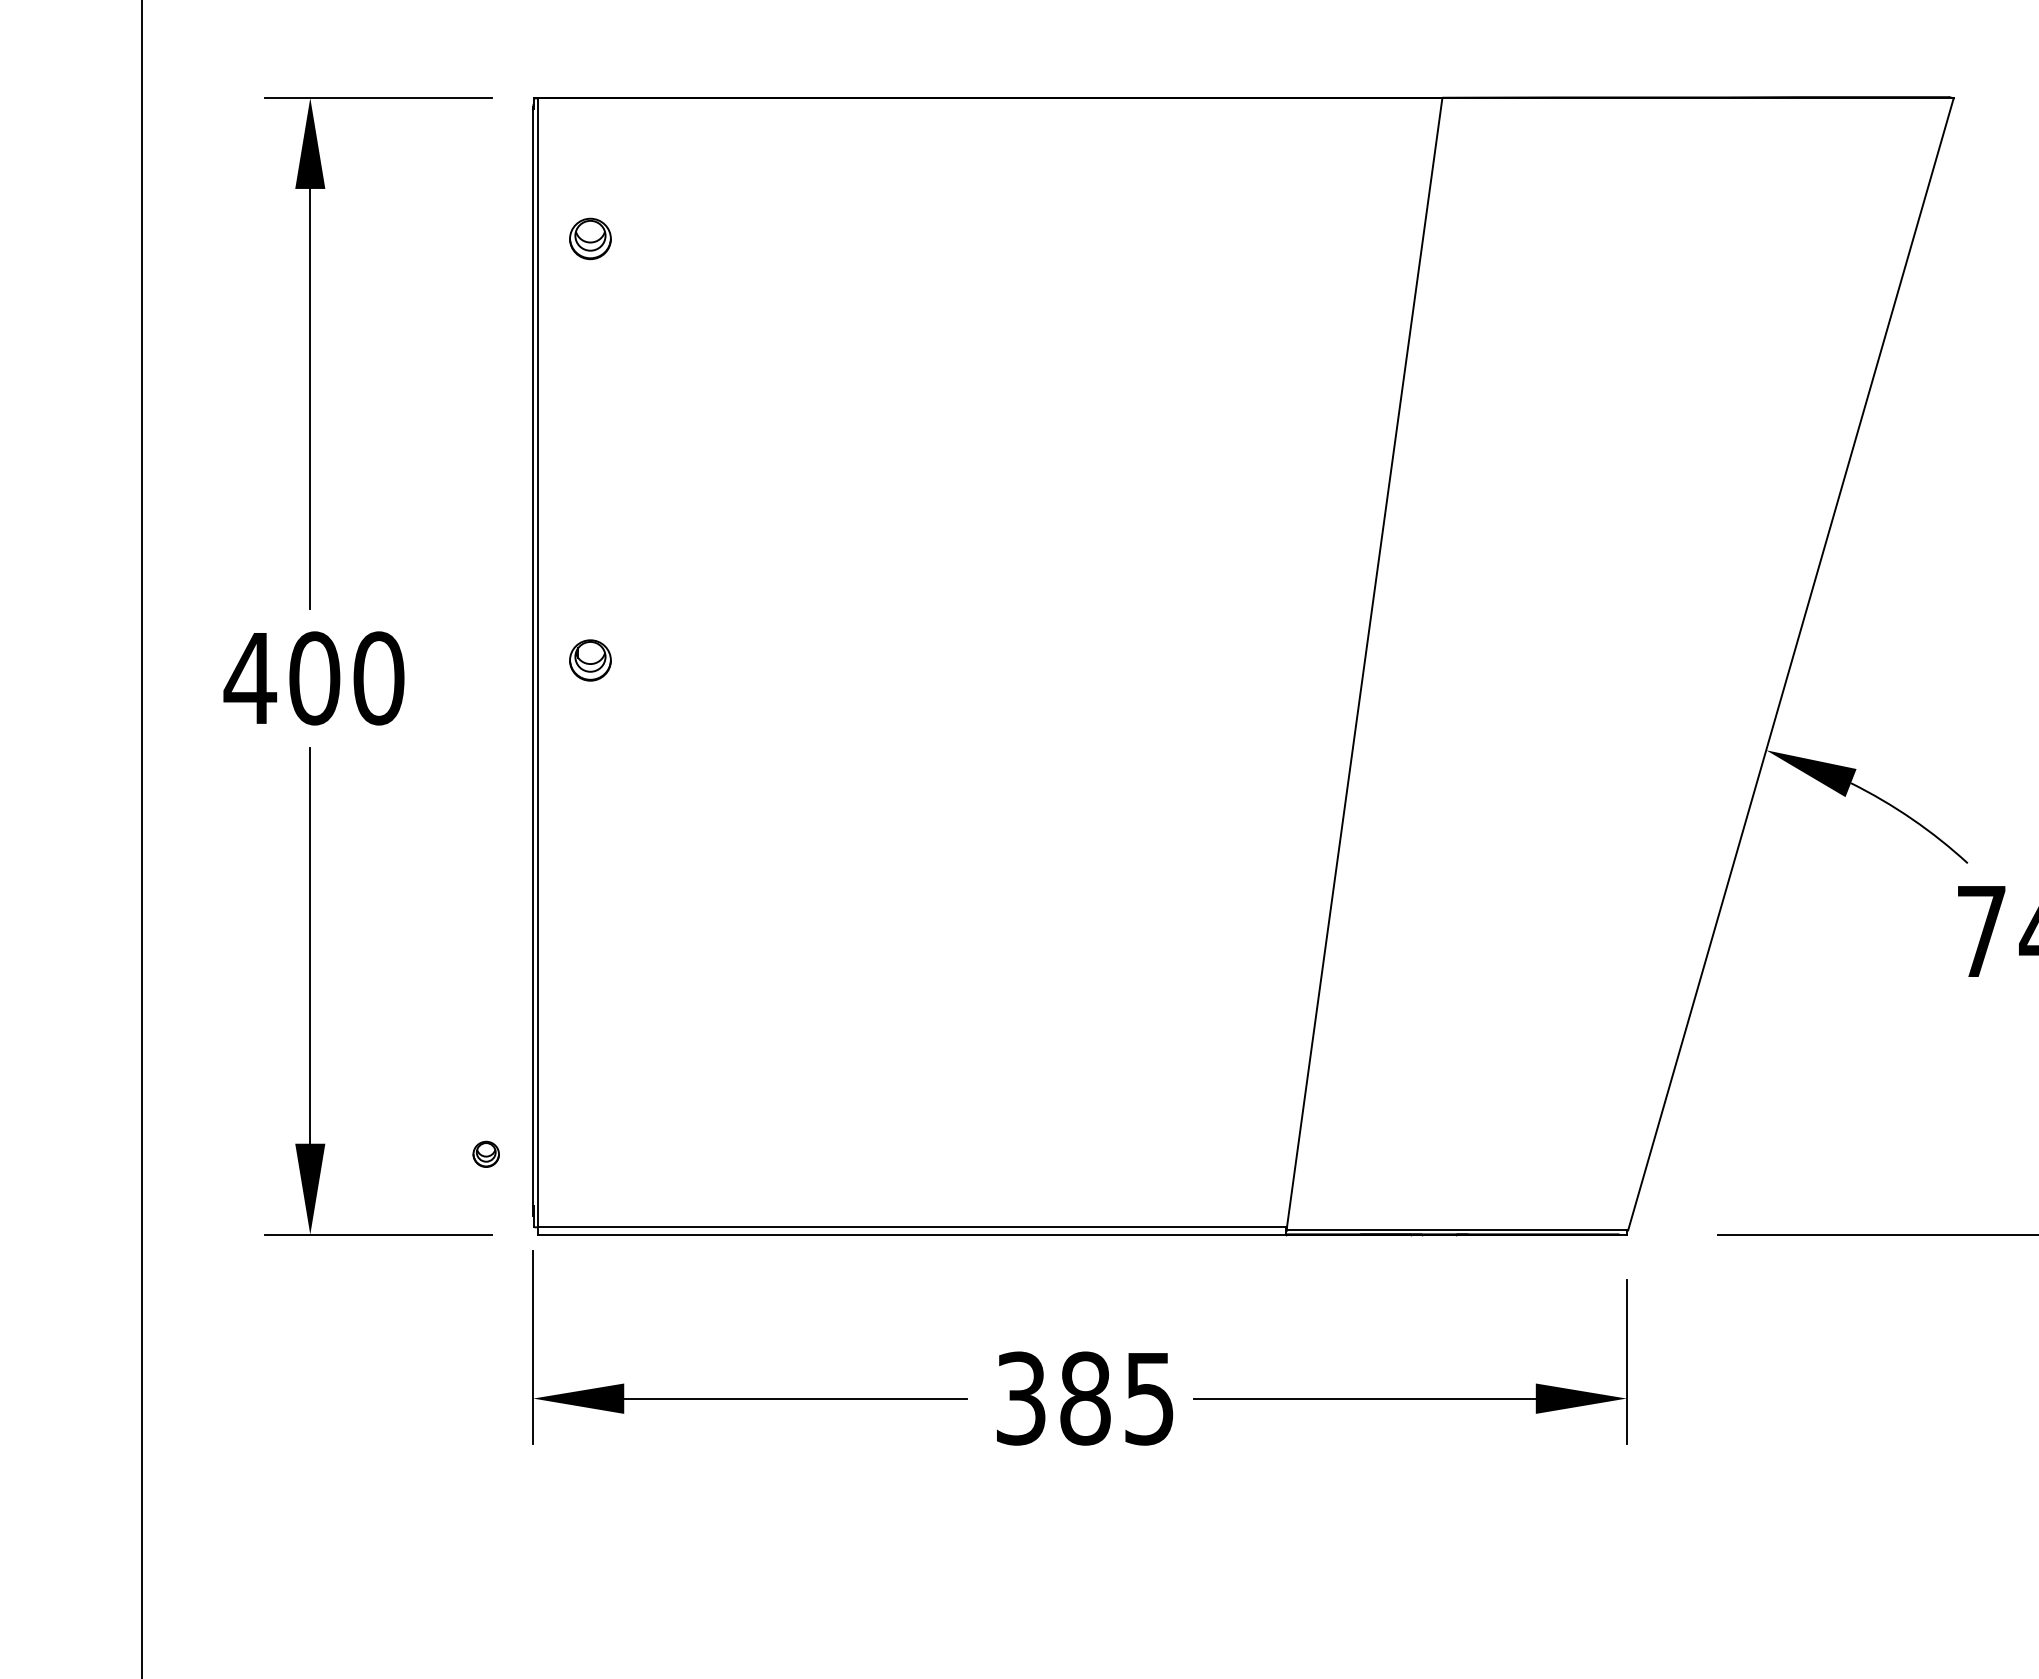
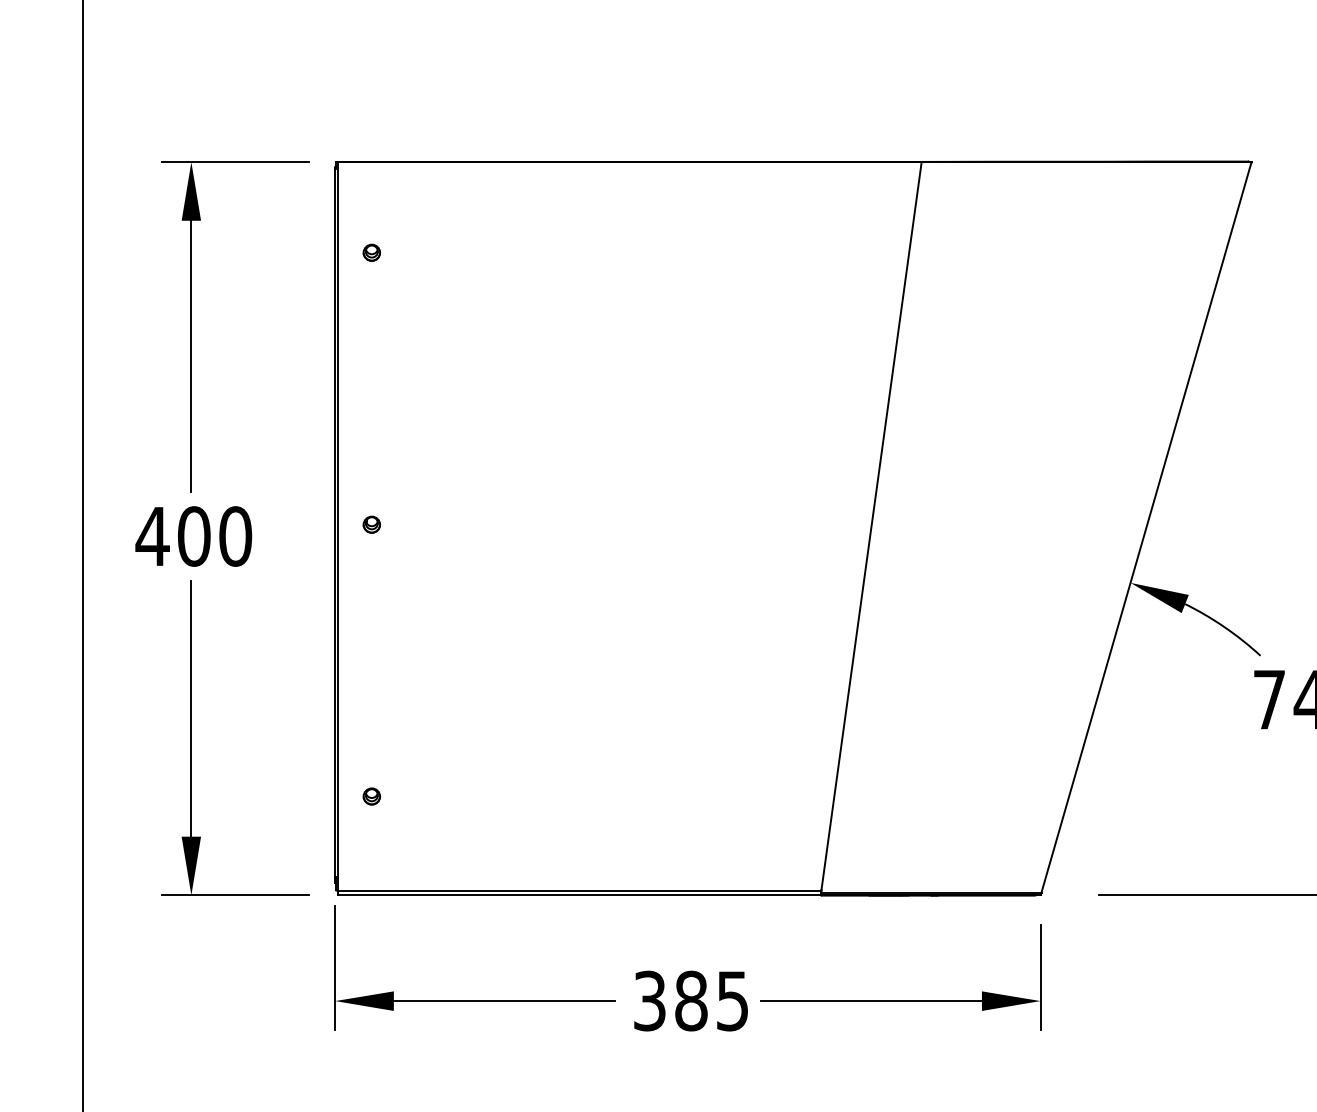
part: (589, 238) -> (371, 252), size x0.62
part: (589, 659) -> (371, 524), size x0.62
part: (485, 1154) -> (371, 796), moved

